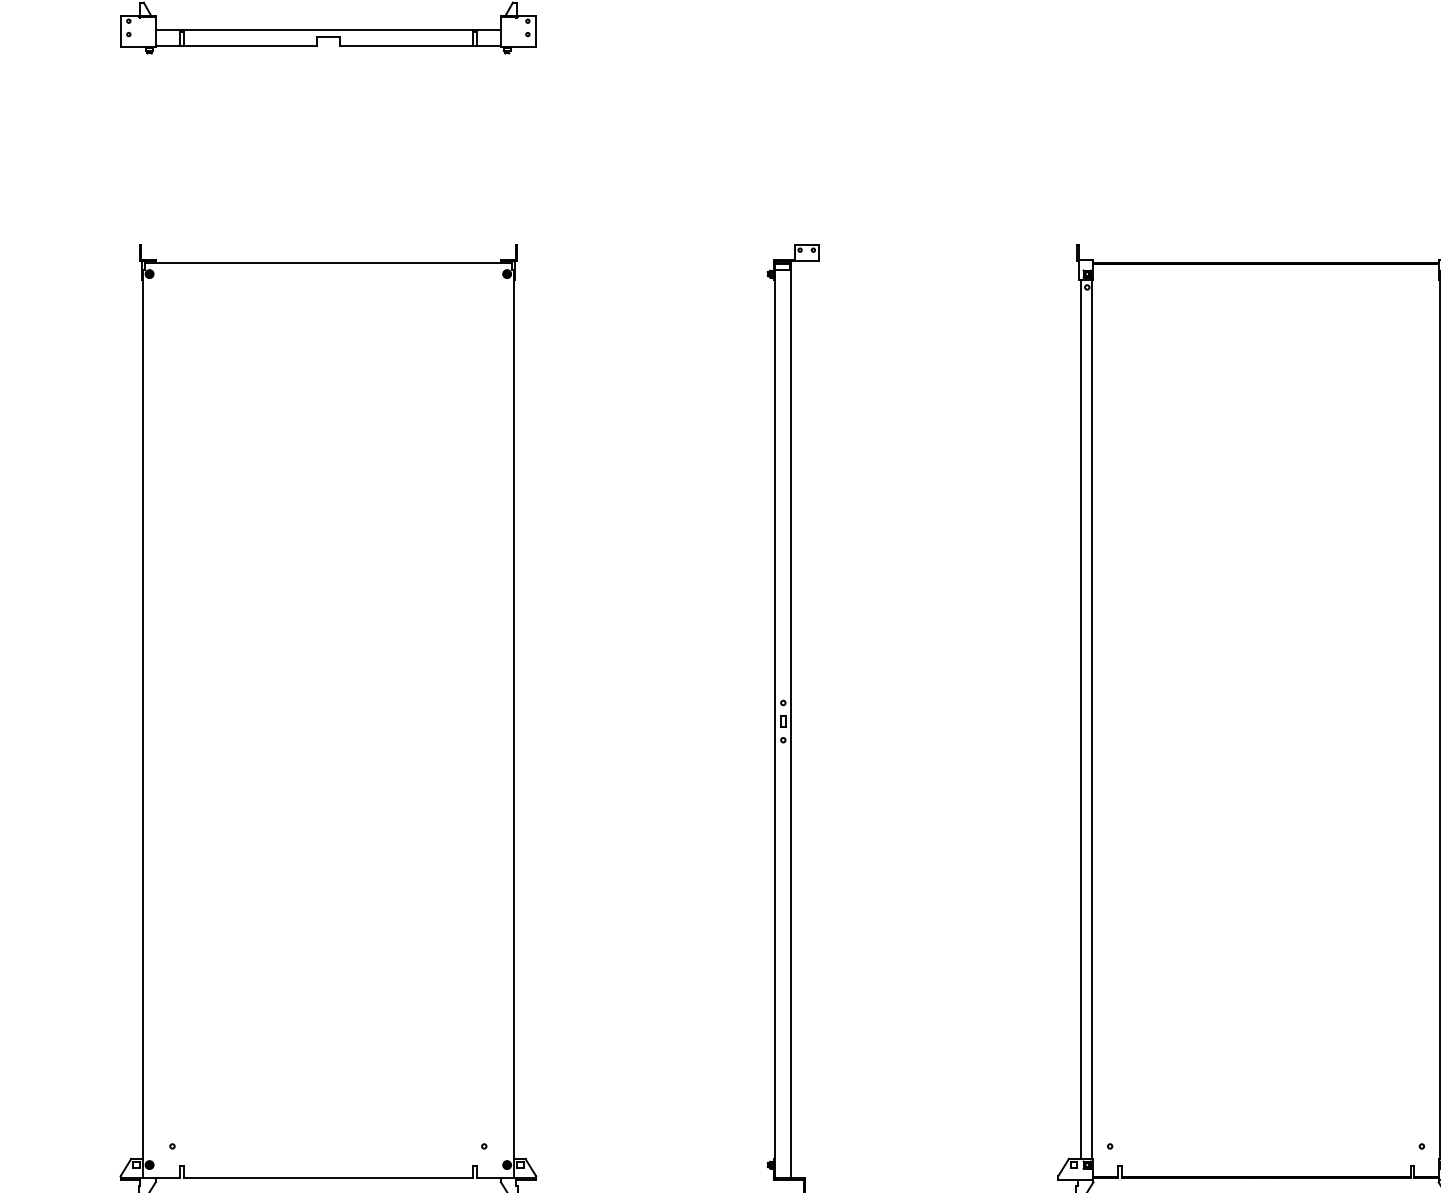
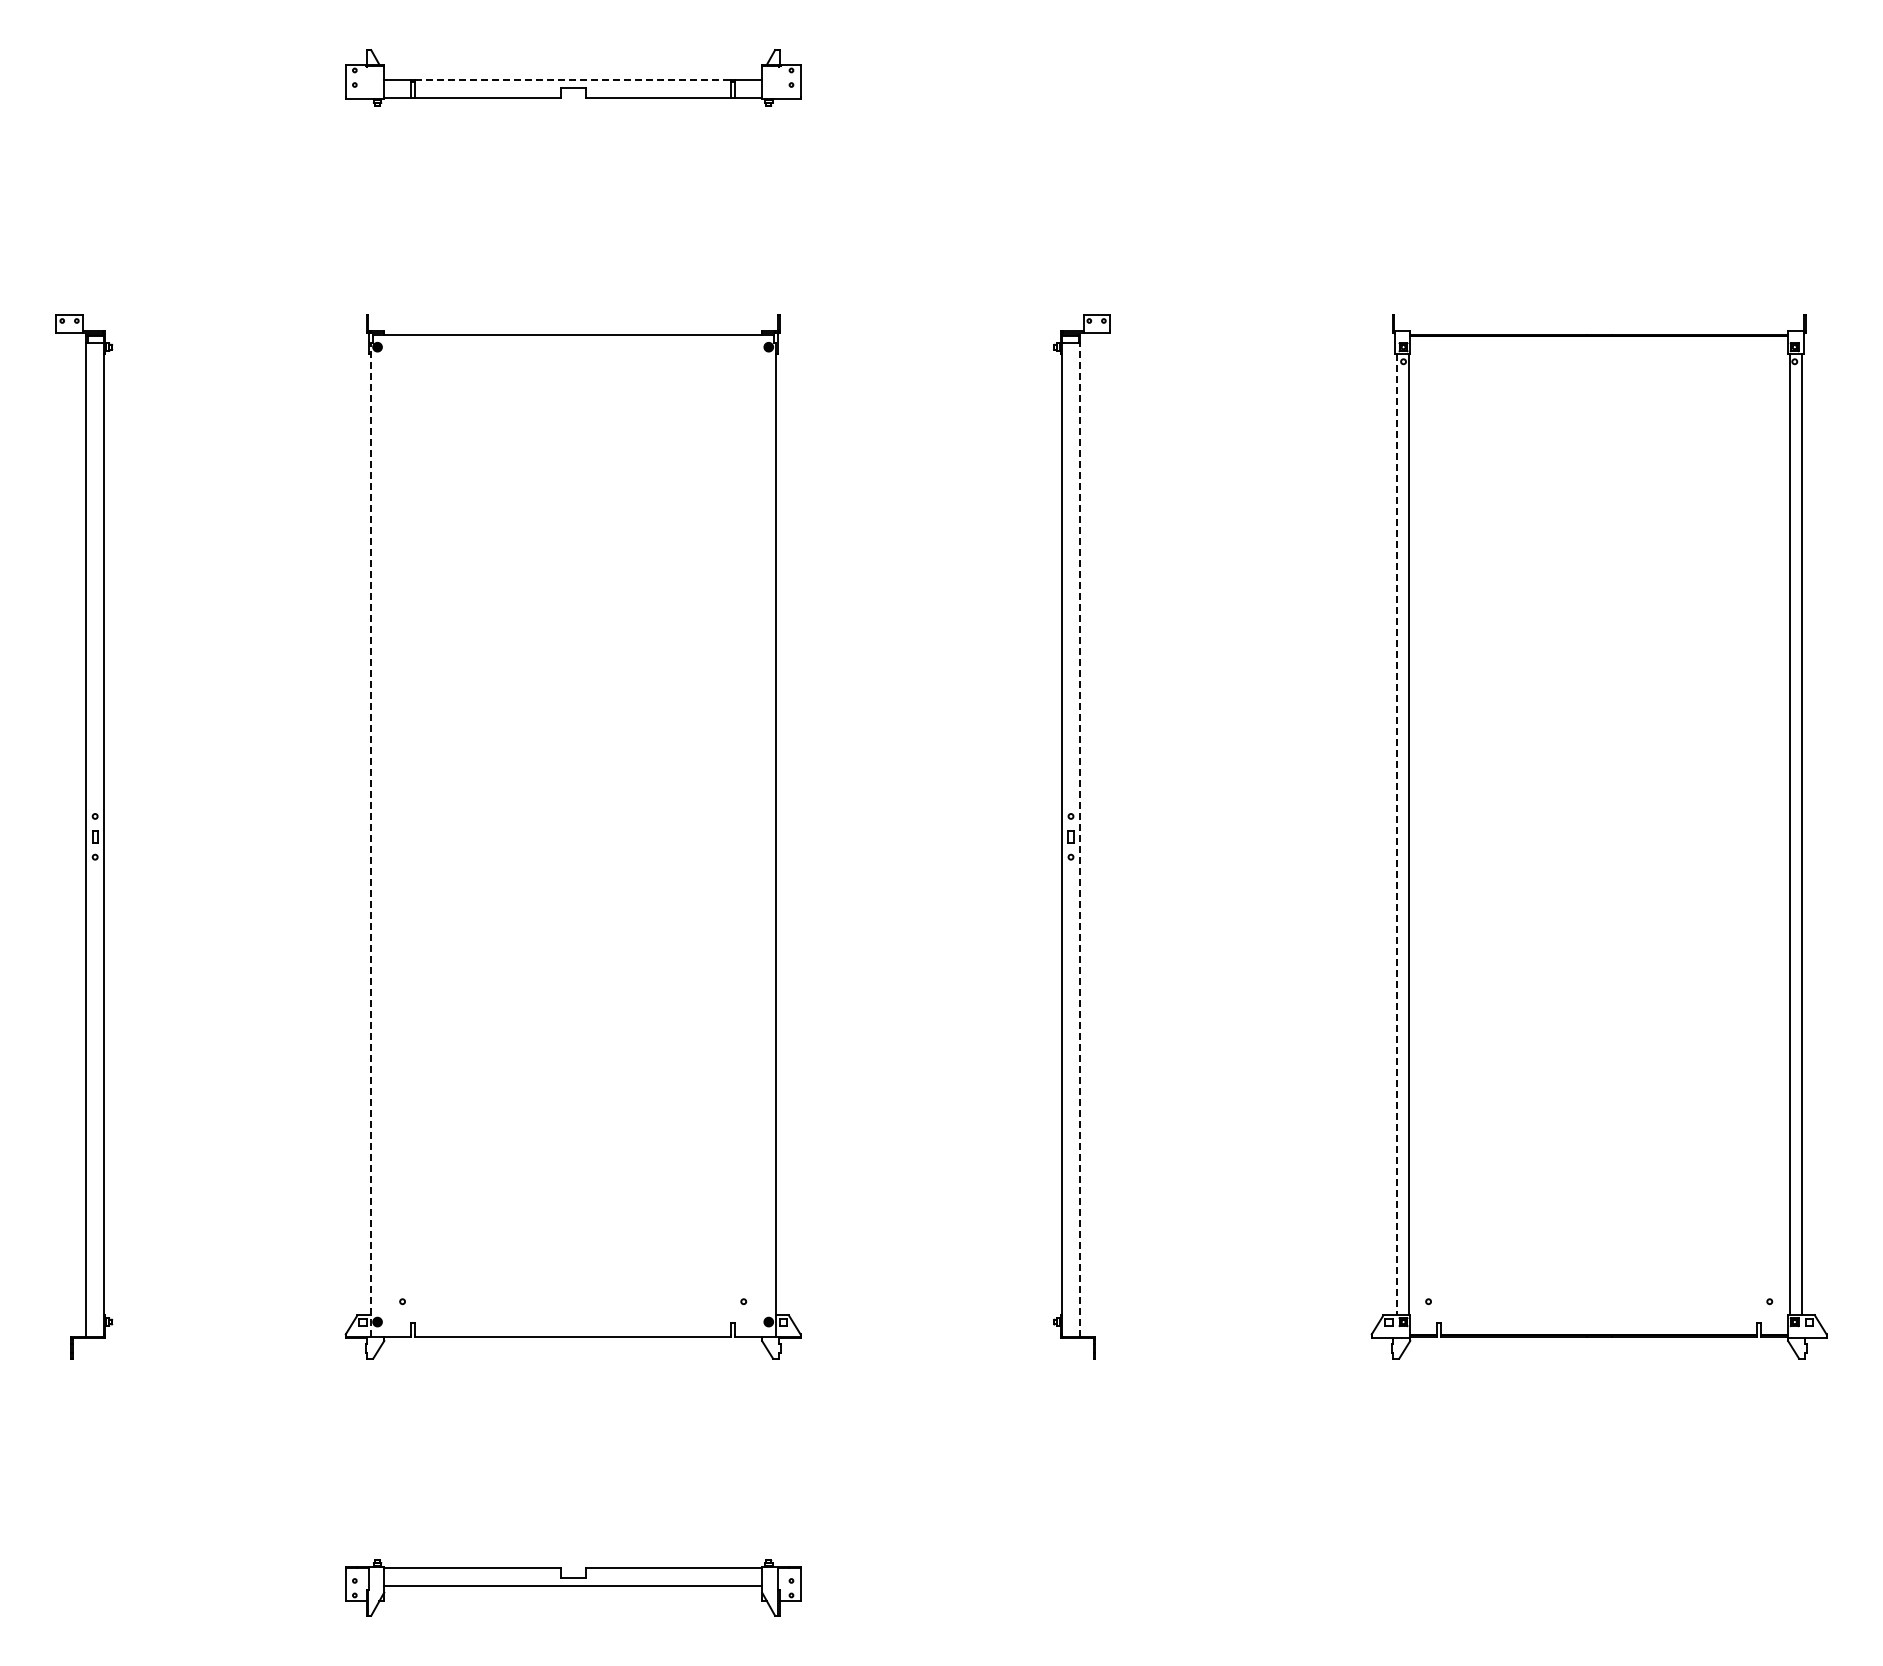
line: (328, 30) -> (573, 80), solid -> dashed
line: (1080, 719) -> (1396, 834), solid -> dashed
line: (143, 724) -> (370, 839), solid -> dashed
line: (791, 724) -> (1079, 839), solid -> dashed

